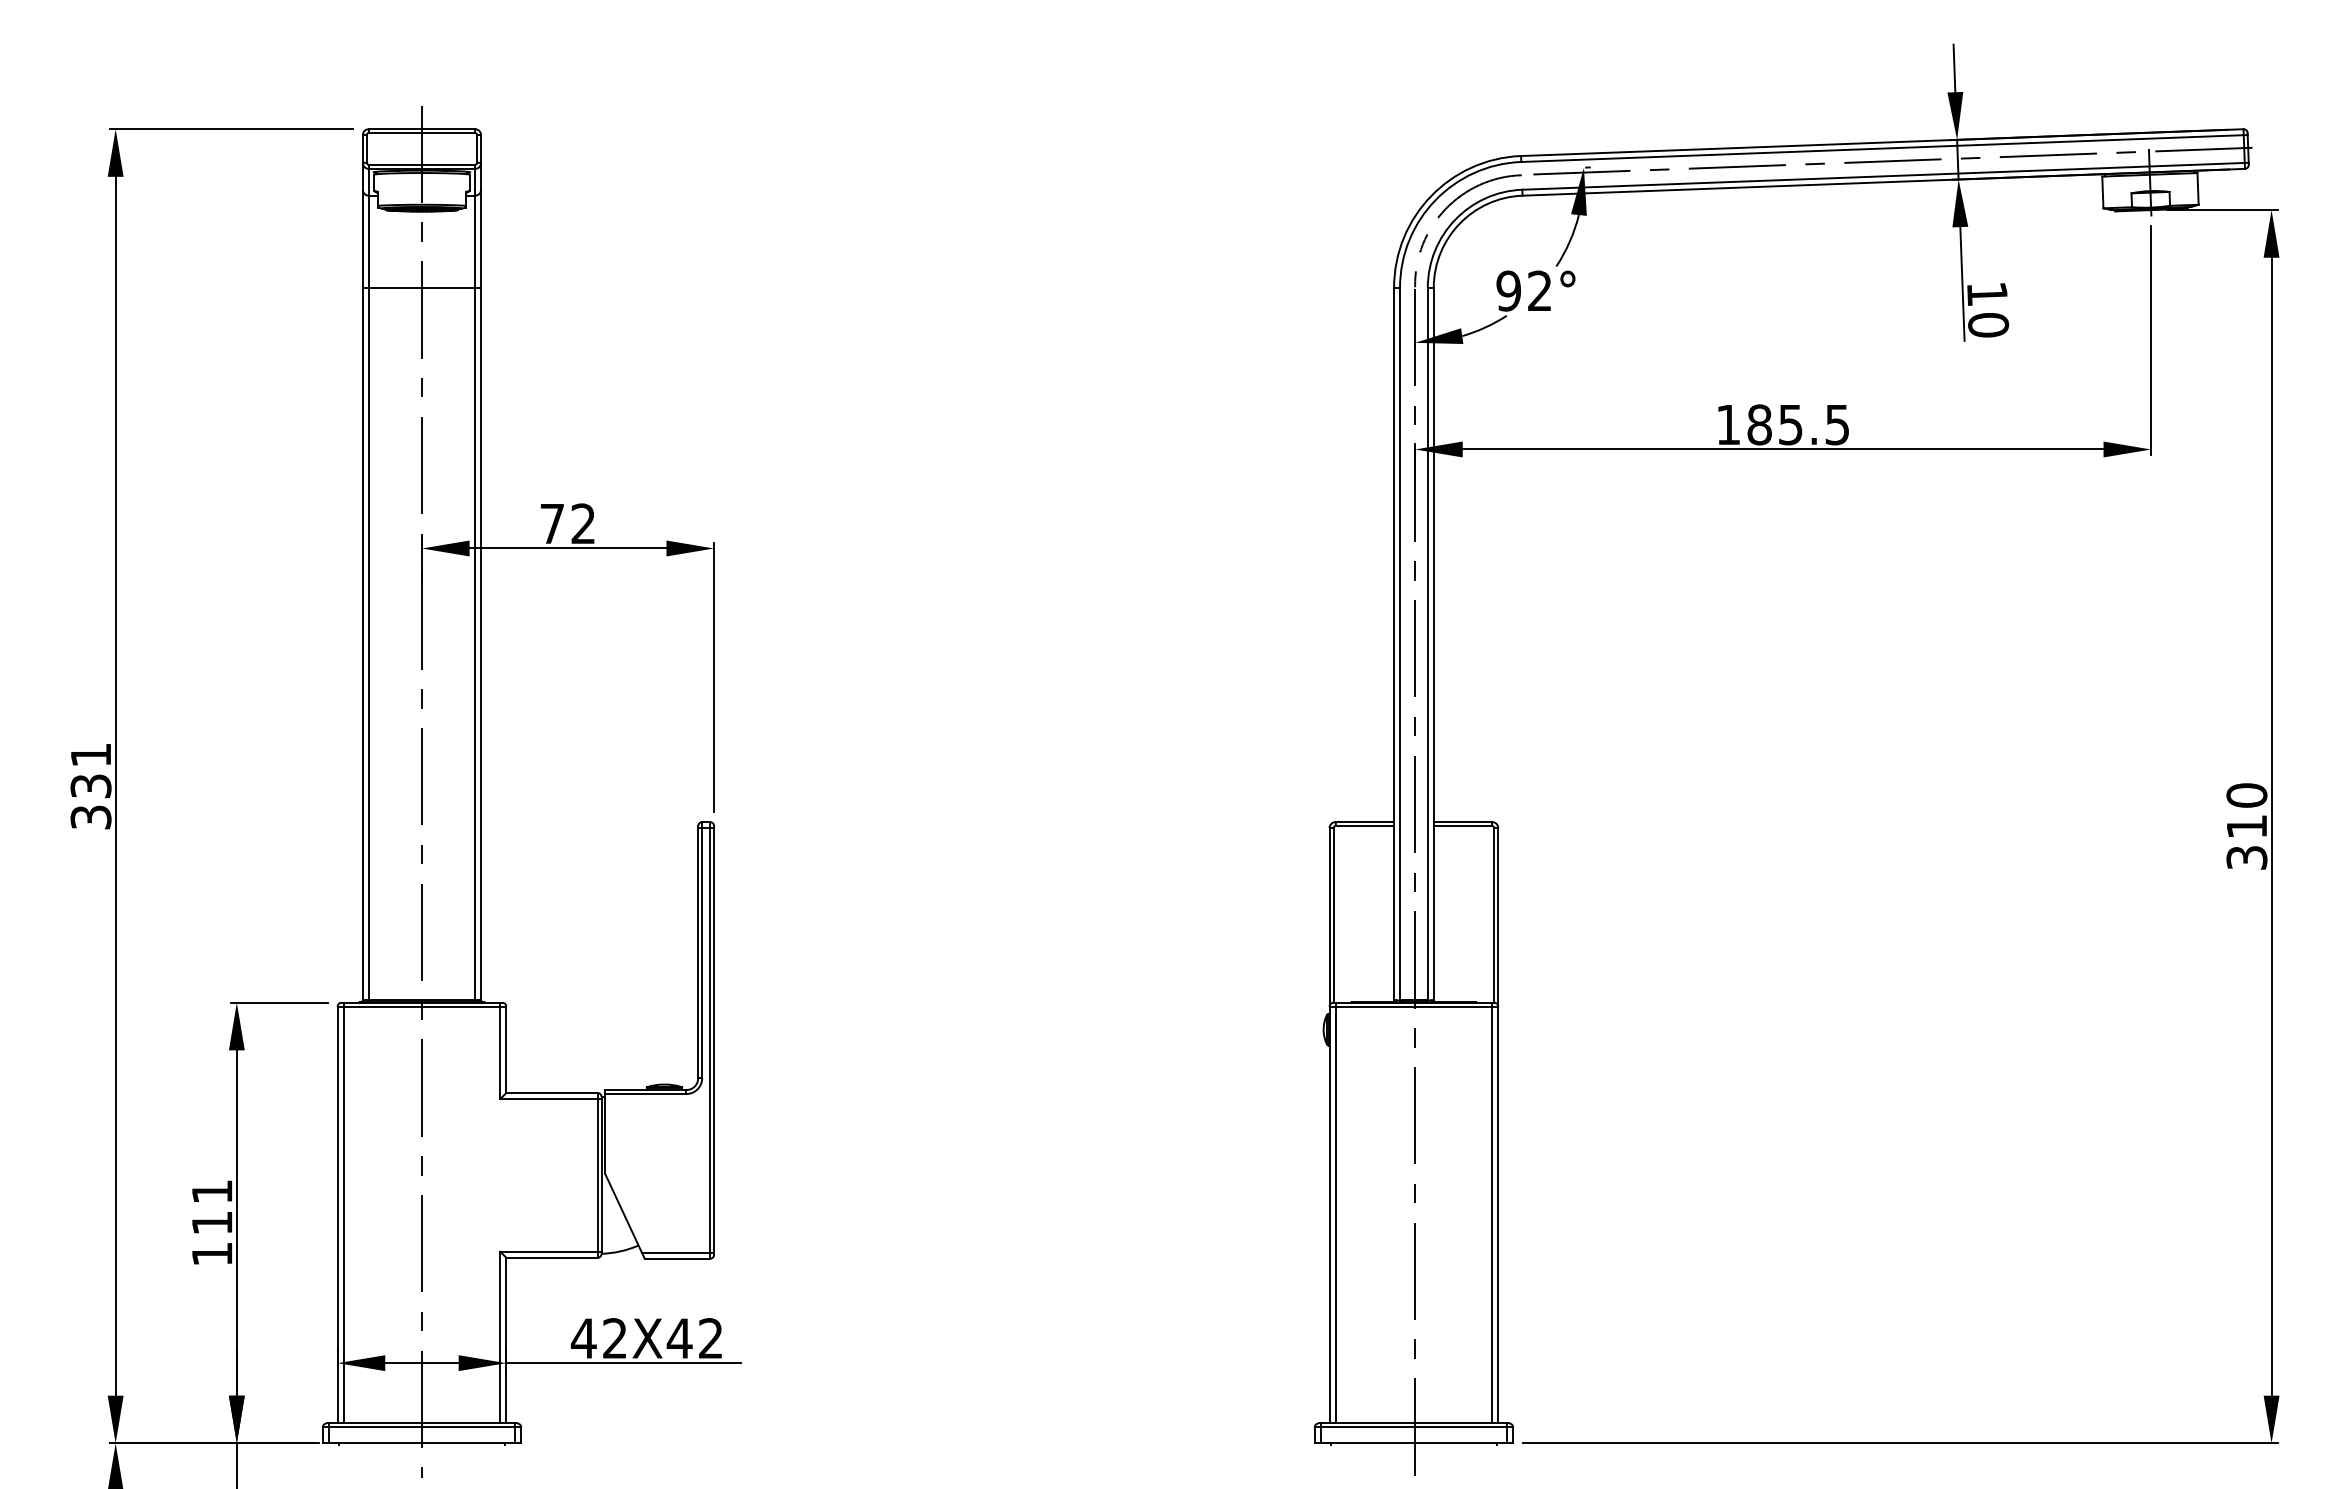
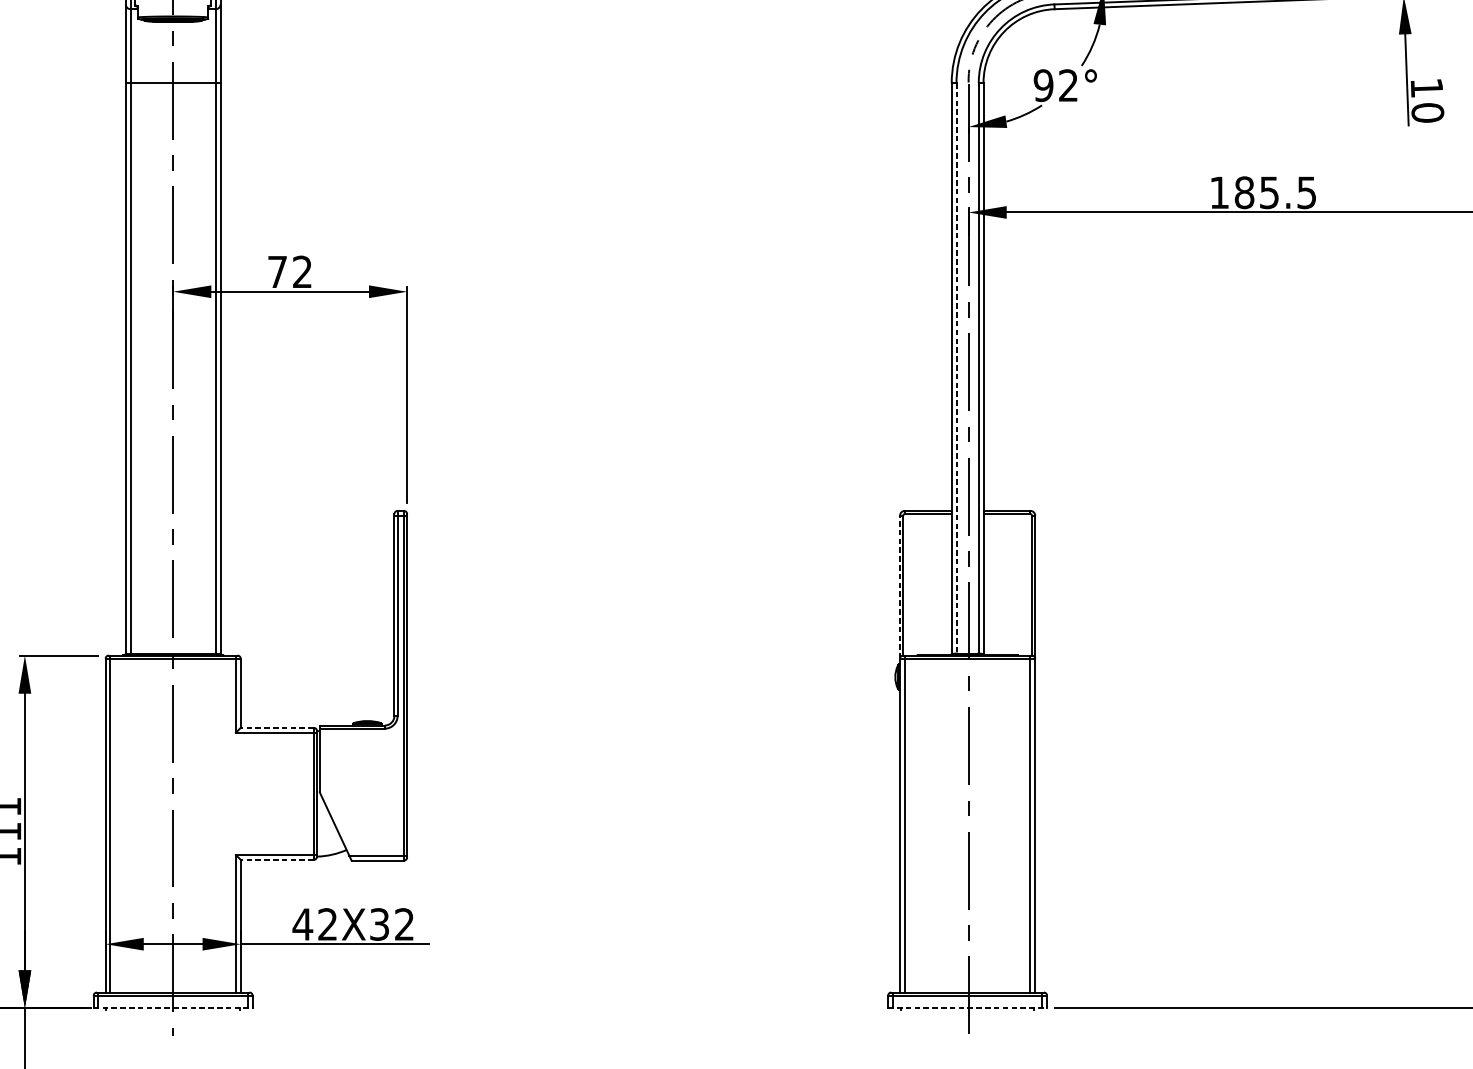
line: (1400, 644) -> (956, 368), solid -> dashed
line: (1329, 916) -> (900, 586), solid -> dashed
line: (551, 1093) -> (276, 728), solid -> dashed
line: (551, 1257) -> (276, 859), solid -> dashed
text: (679, 1338) -> (379, 924), 42X42 -> 42X32
line: (422, 1443) -> (173, 1008), solid -> dashed
line: (1414, 1443) -> (968, 1008), solid -> dashed

